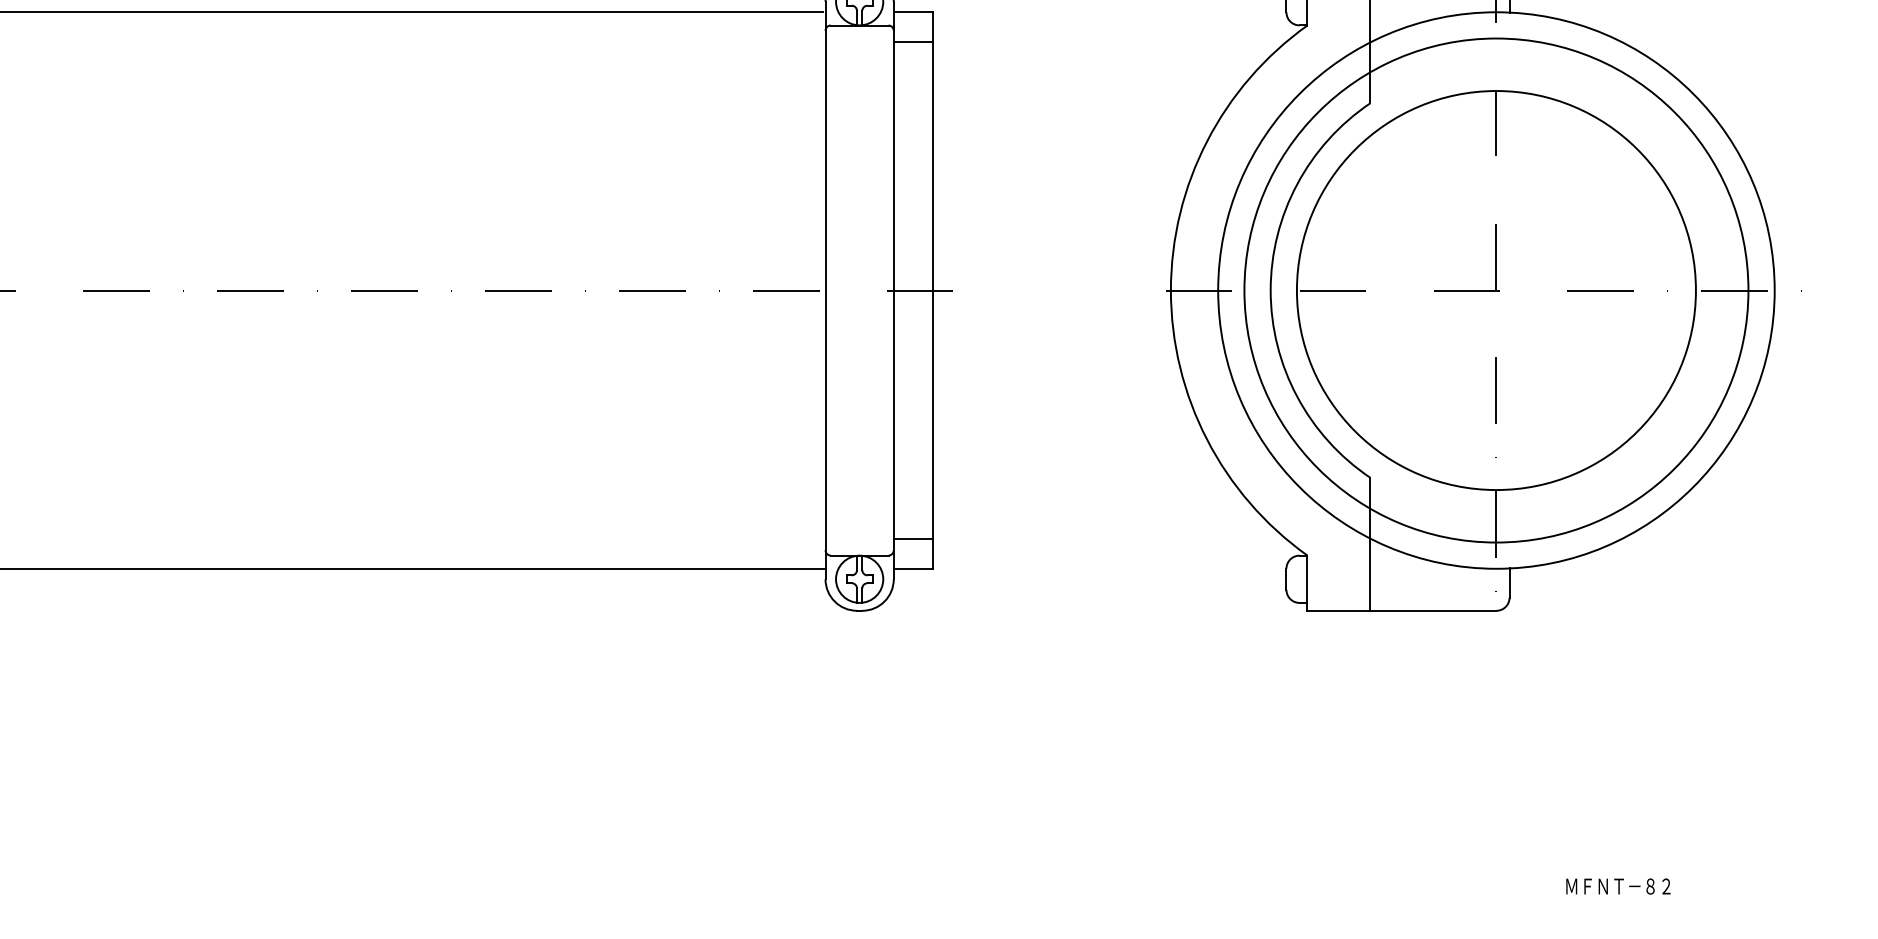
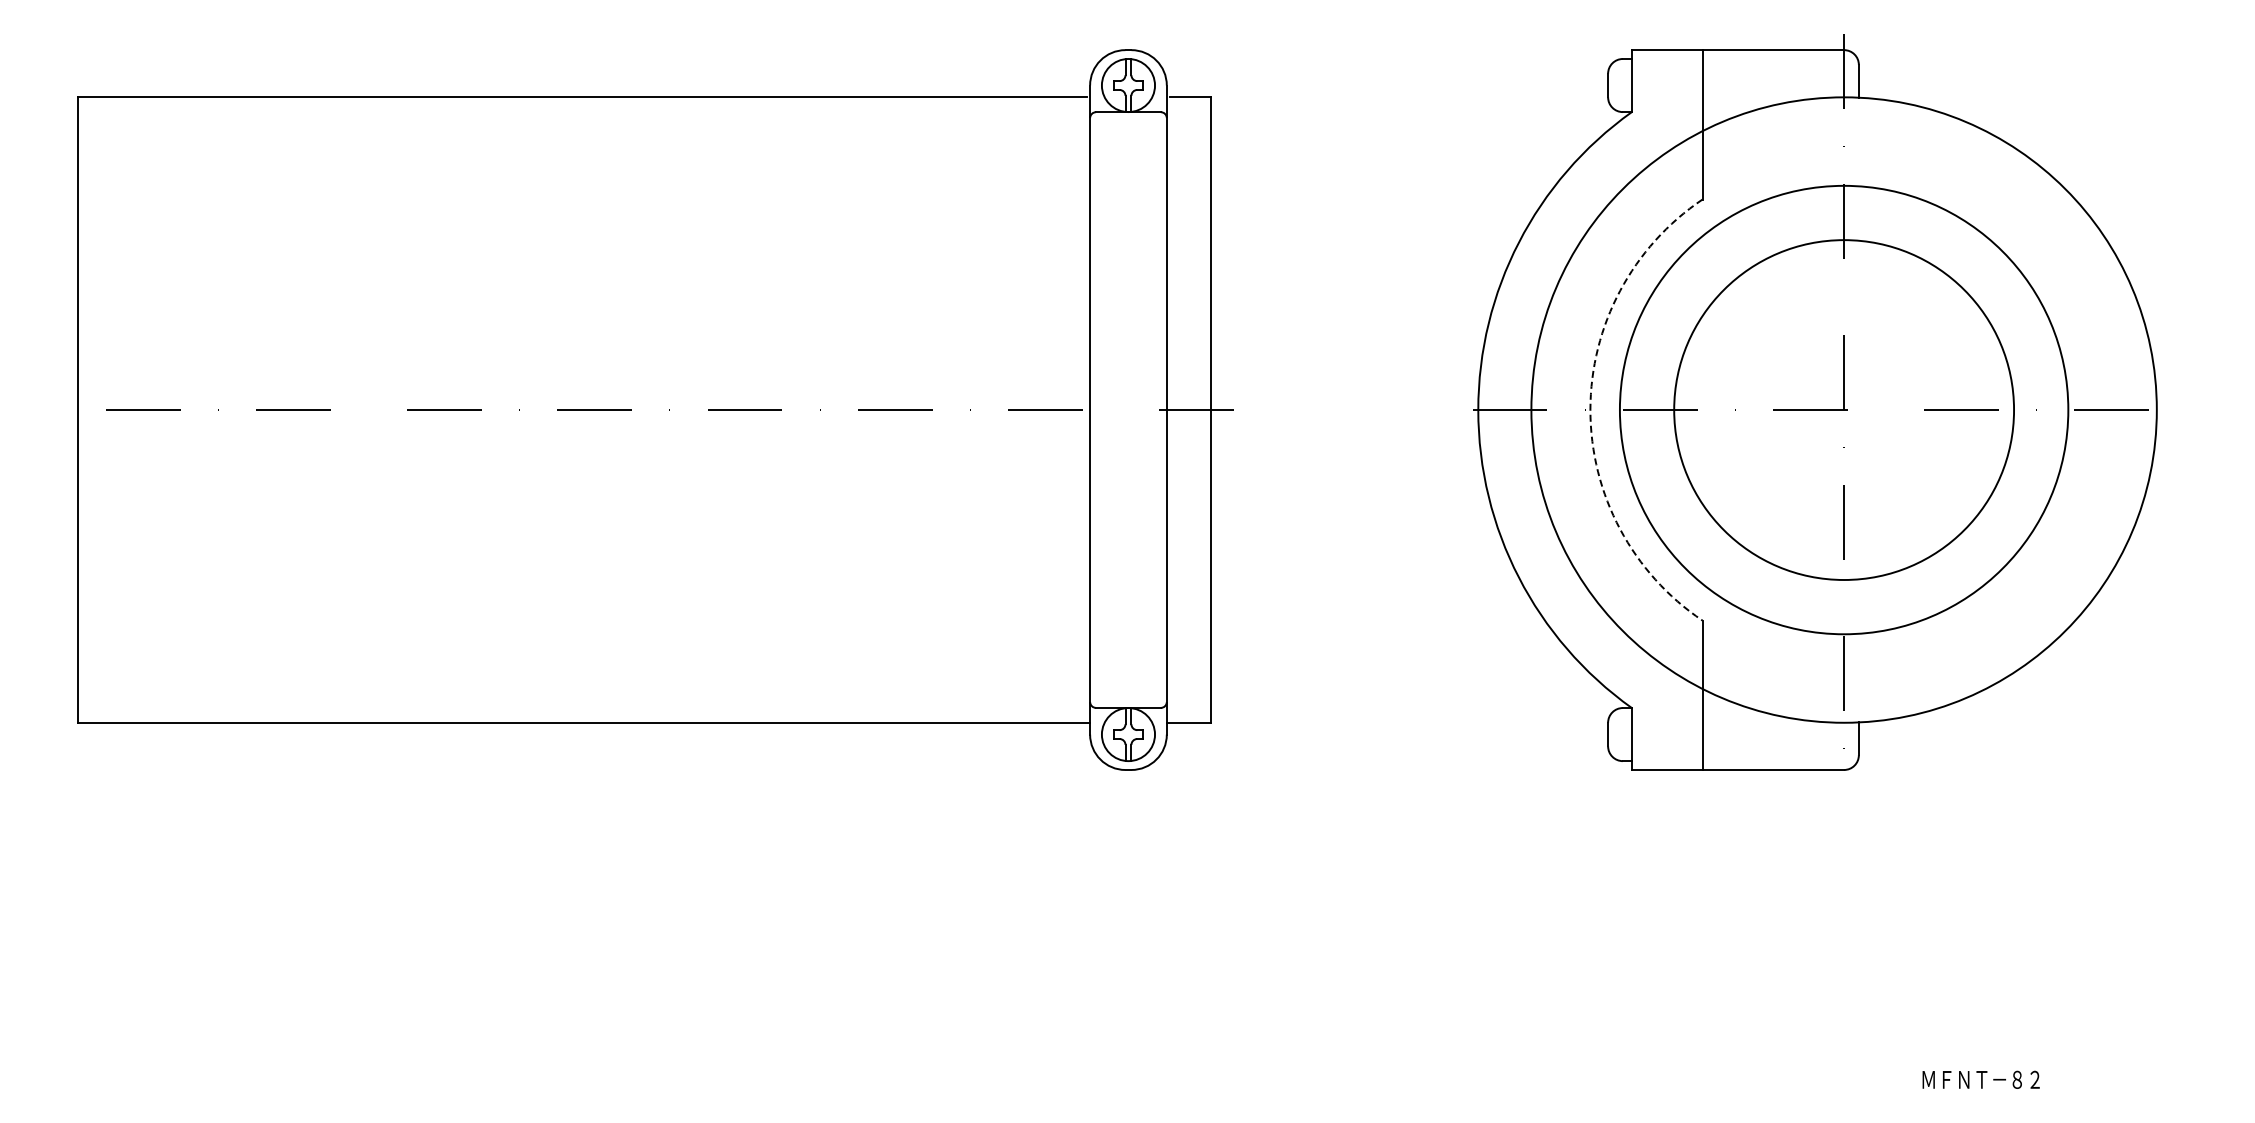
line: (913, 42) -> (1188, 131), removed
arc: (1270, 290) -> (1590, 410), solid -> dashed
circle: (1495, 290) -> (1843, 409), size x0.6
line: (913, 538) -> (1188, 688), removed

